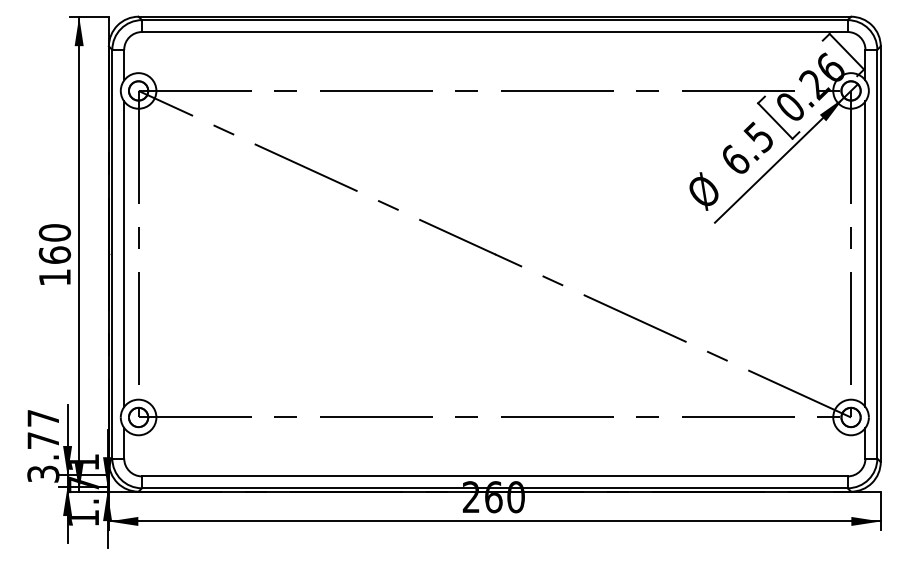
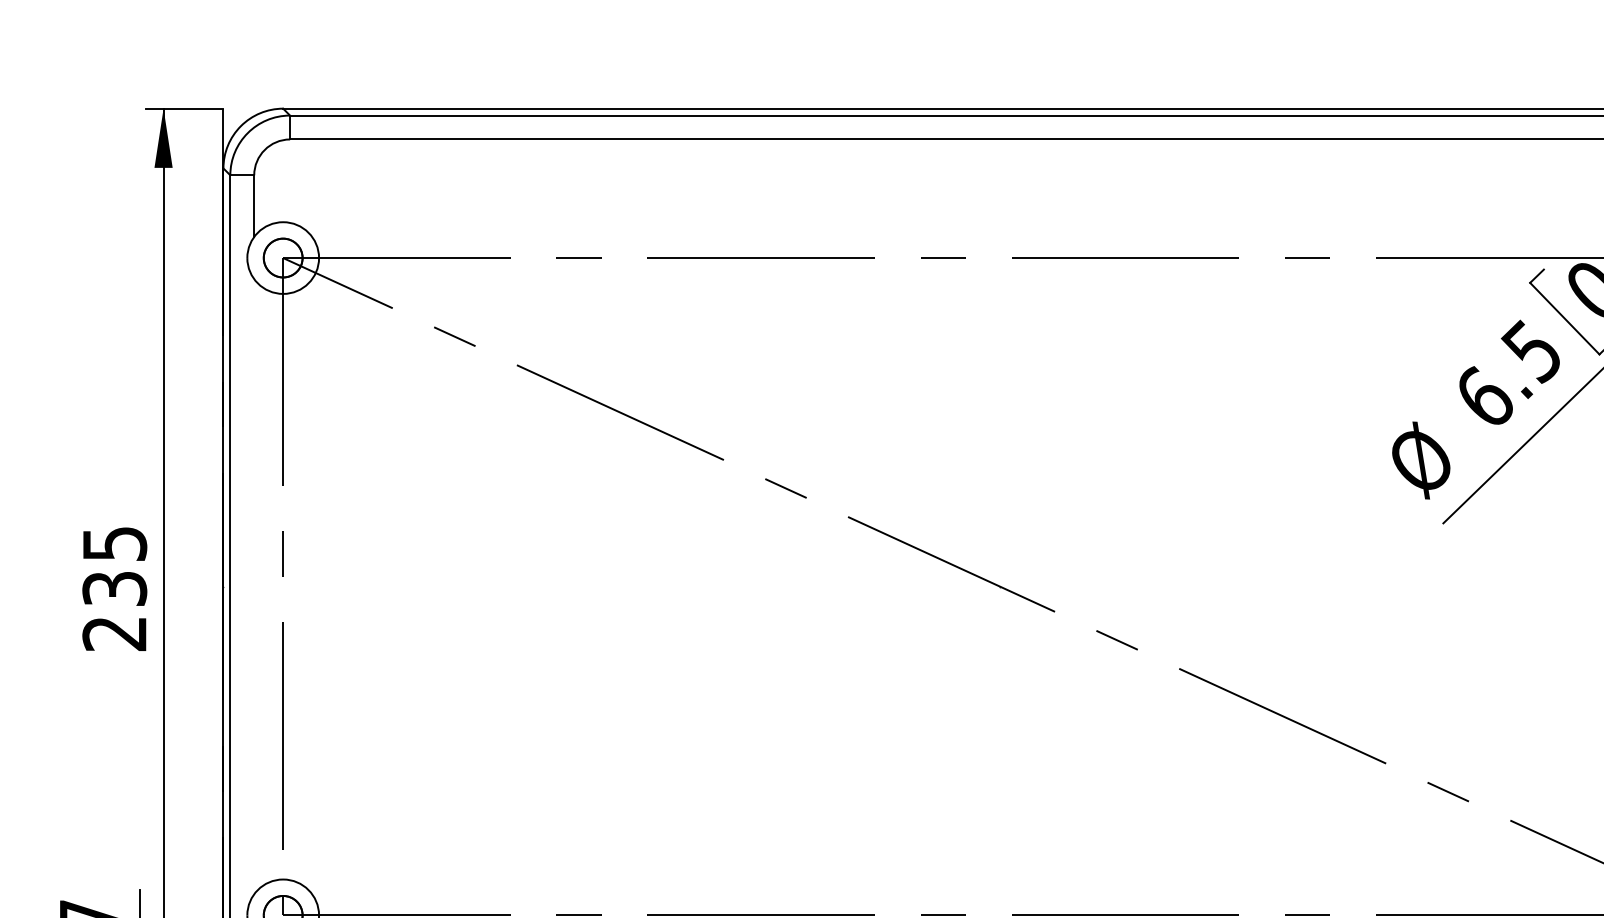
line: (124, 254) -> (254, 587), removed
text: (54, 255) -> (113, 589), 160 -> 235

